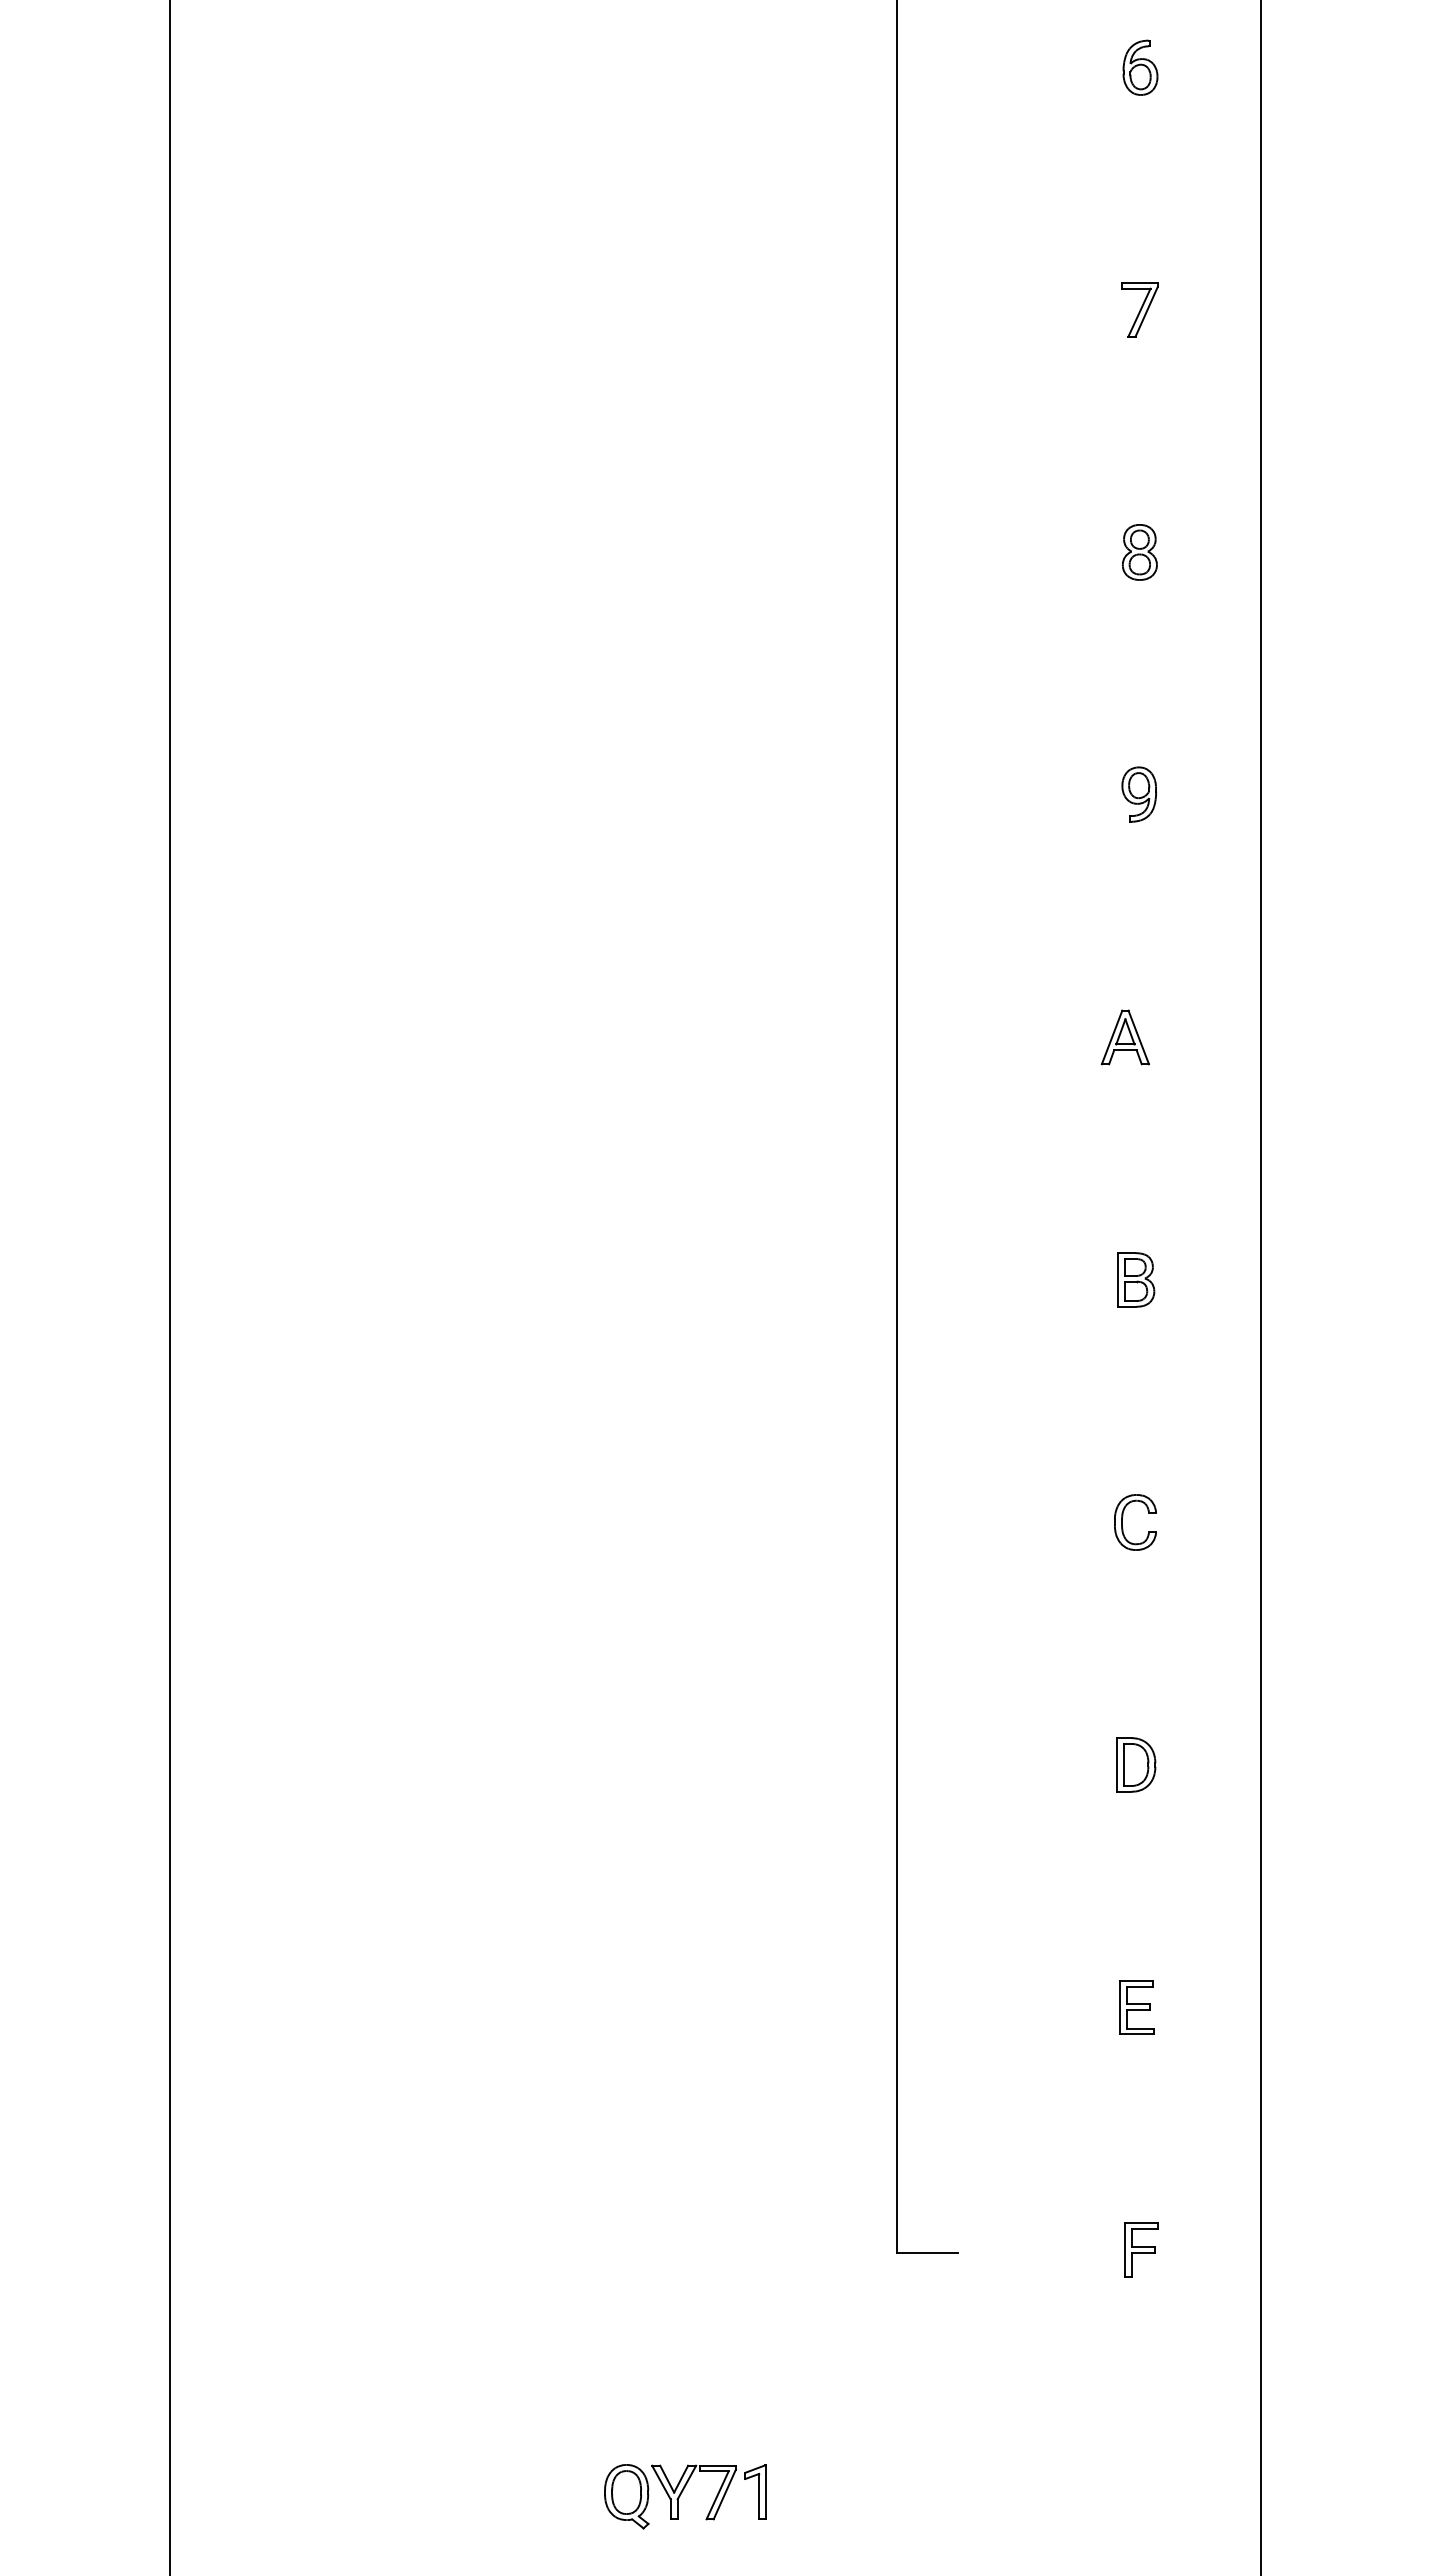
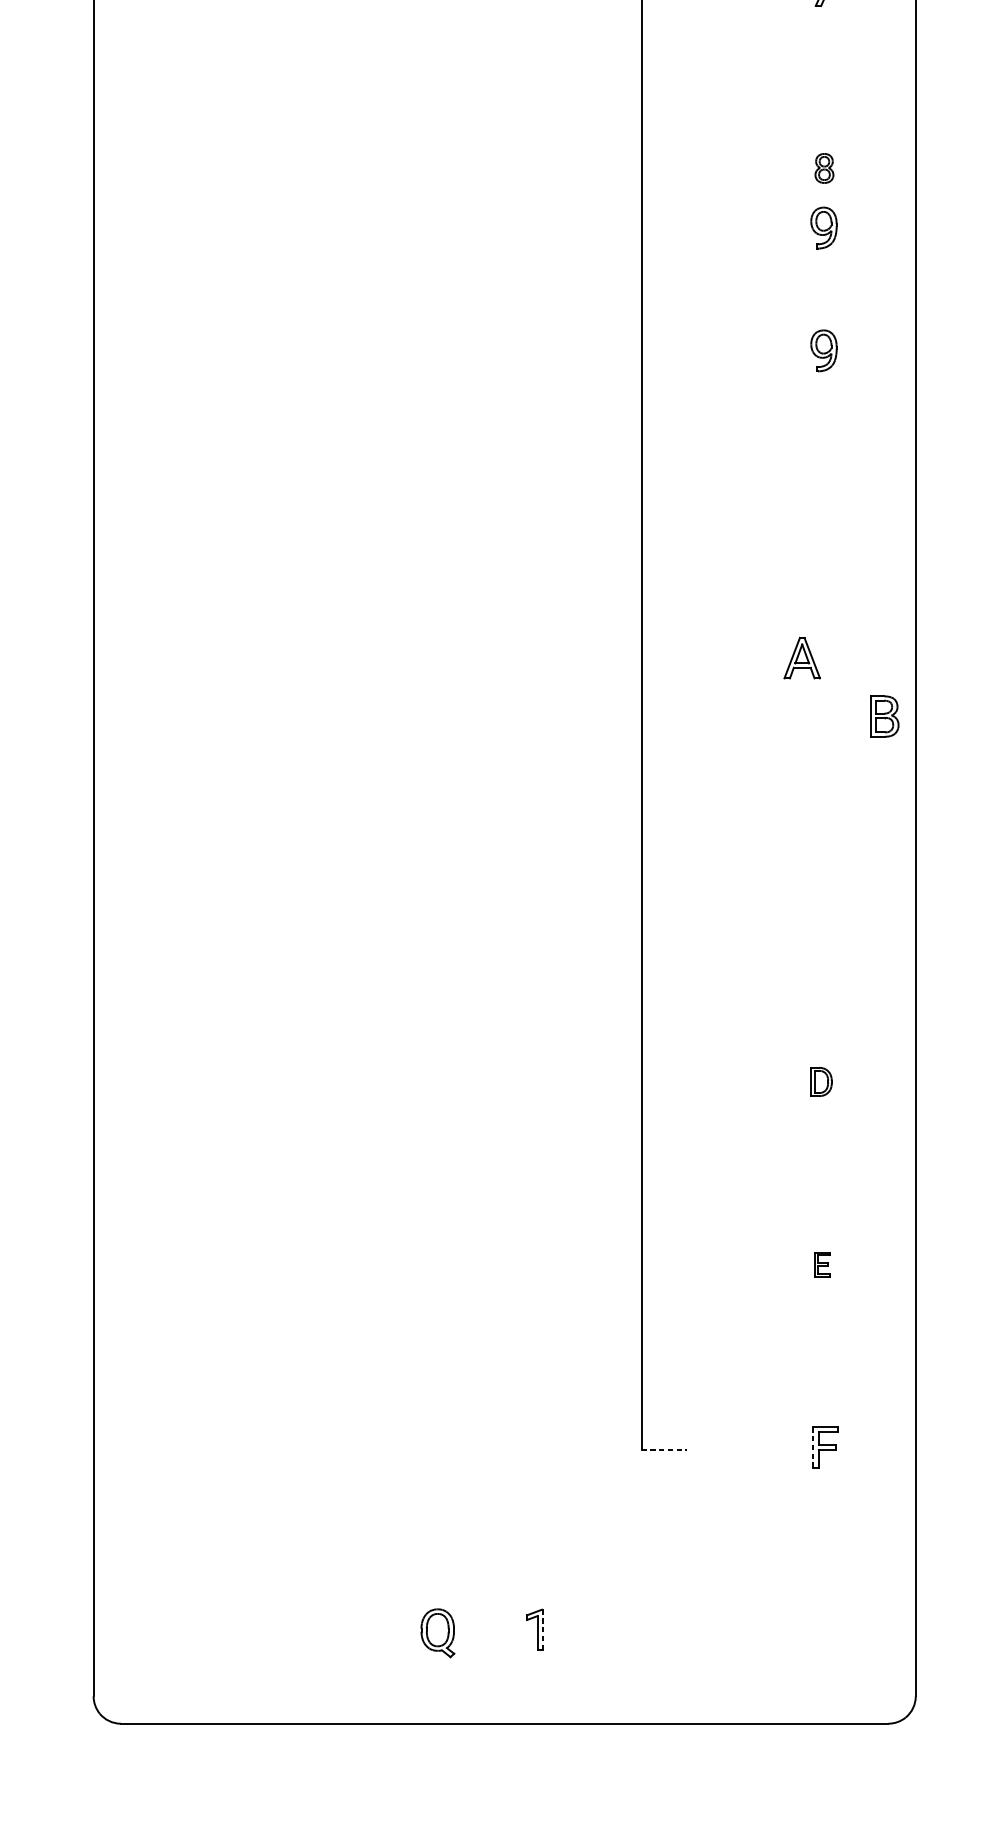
part: (1139, 552) -> (824, 168), size x0.7
part: (1138, 631) -> (823, 228), added
part: (1124, 1037) -> (801, 658), moved
part: (1136, 1279) -> (885, 716), moved
part: (1122, 1522) -> (811, 899), removed
part: (1136, 1764) -> (821, 1081), size x0.7
part: (1136, 2007) -> (821, 1264), size x0.6
line: (1125, 2250) -> (813, 1447), solid -> dashed
line: (928, 2253) -> (665, 1450), solid -> dashed
part: (685, 2487) -> (482, 1626), removed
line: (766, 2492) -> (543, 1630), solid -> dashed

